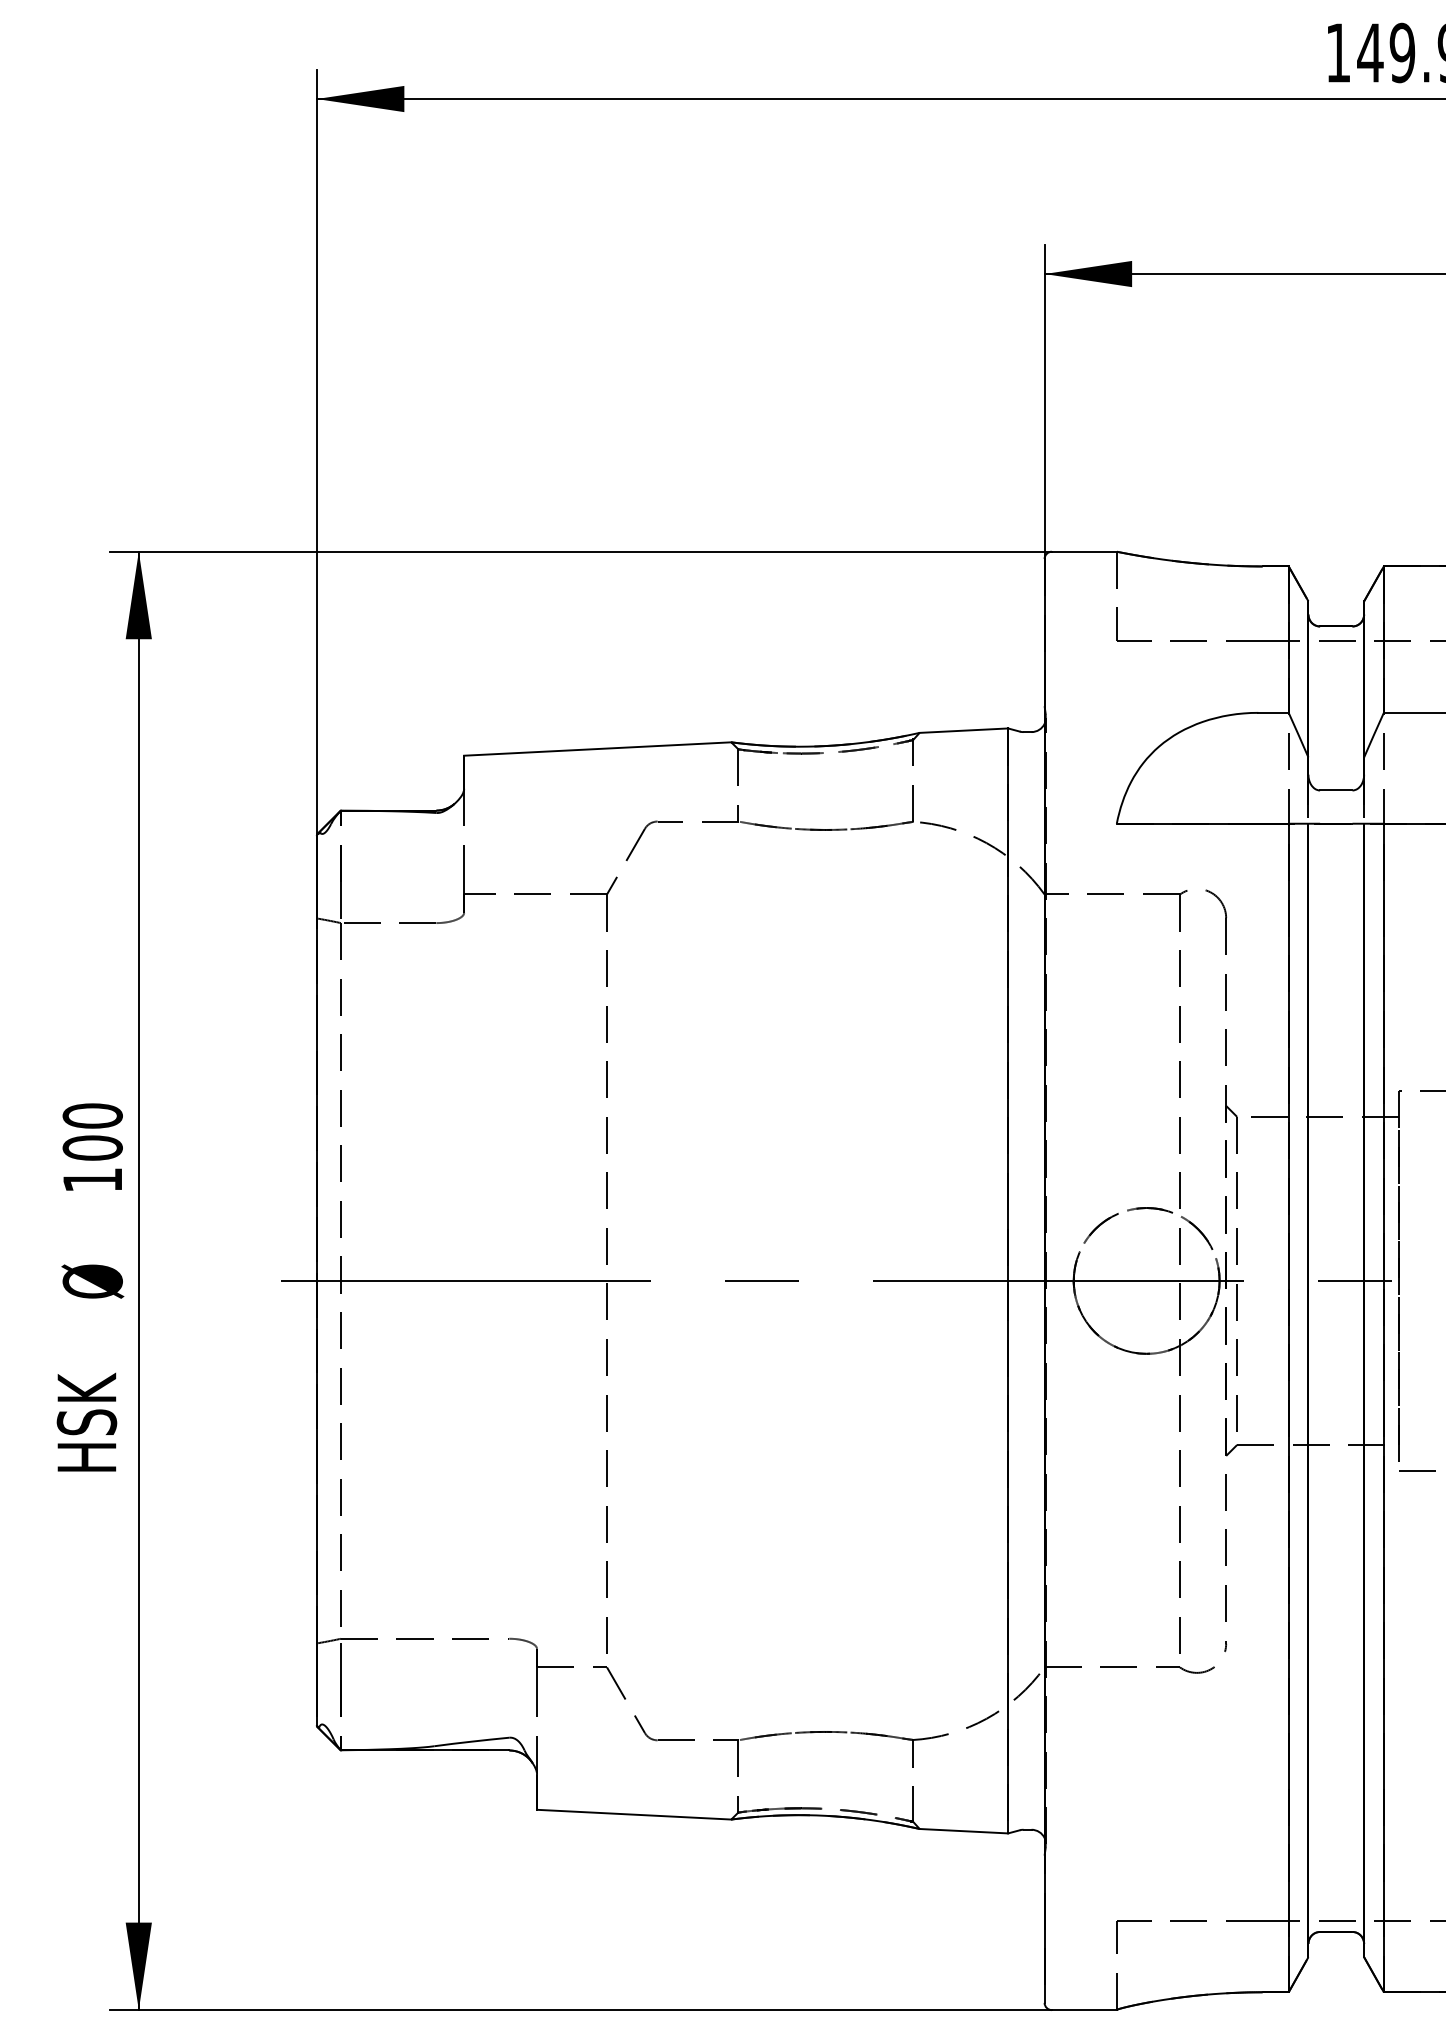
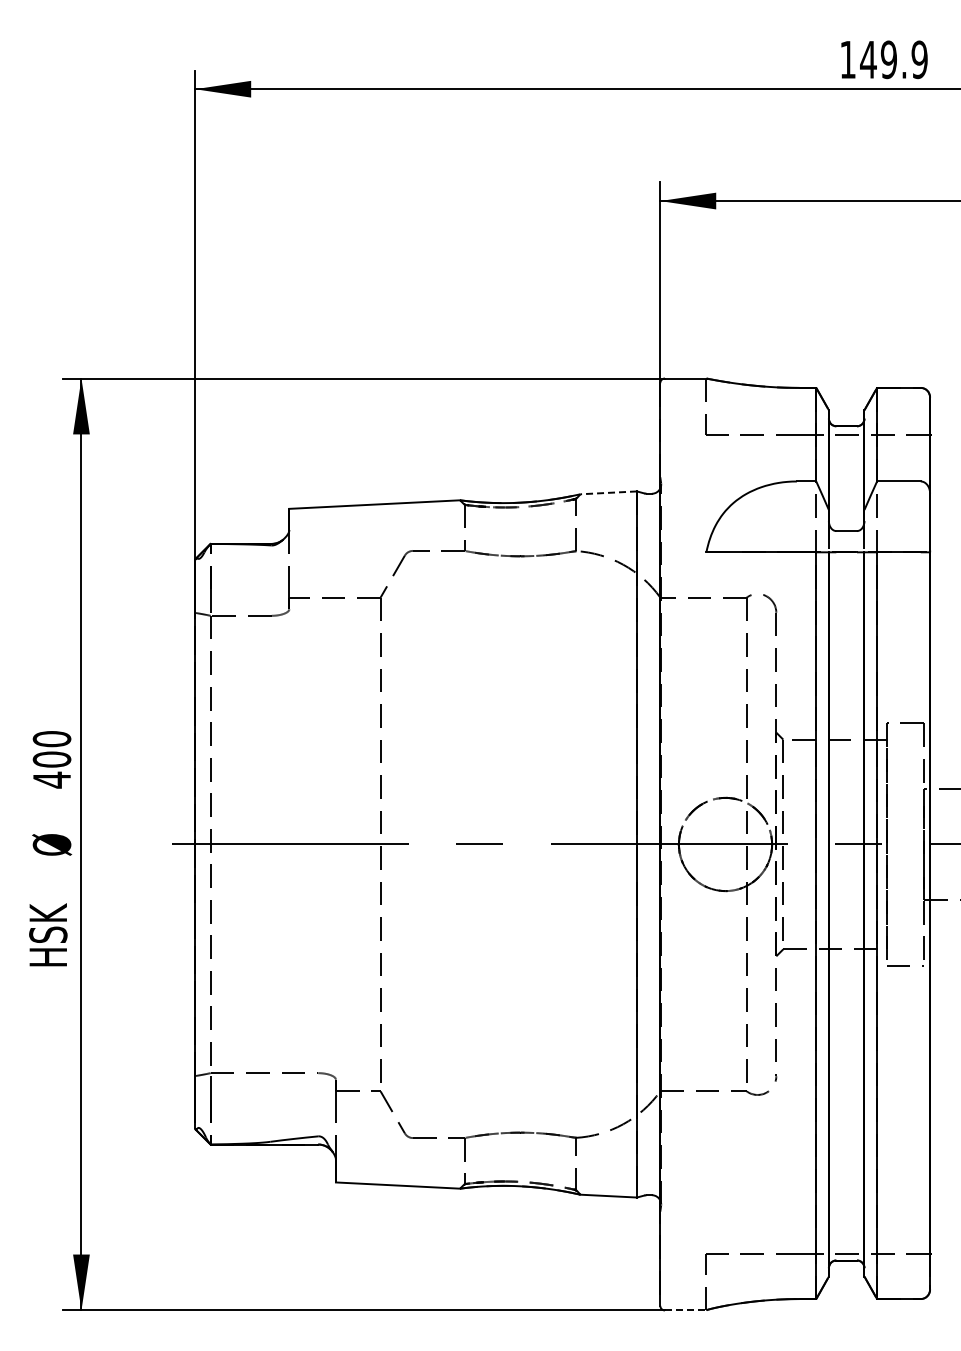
line: (963, 730) -> (608, 492), solid -> dashed
text: (91, 1179) -> (51, 779), 100 -> 400
line: (1084, 2010) -> (685, 1310), solid -> dashed

